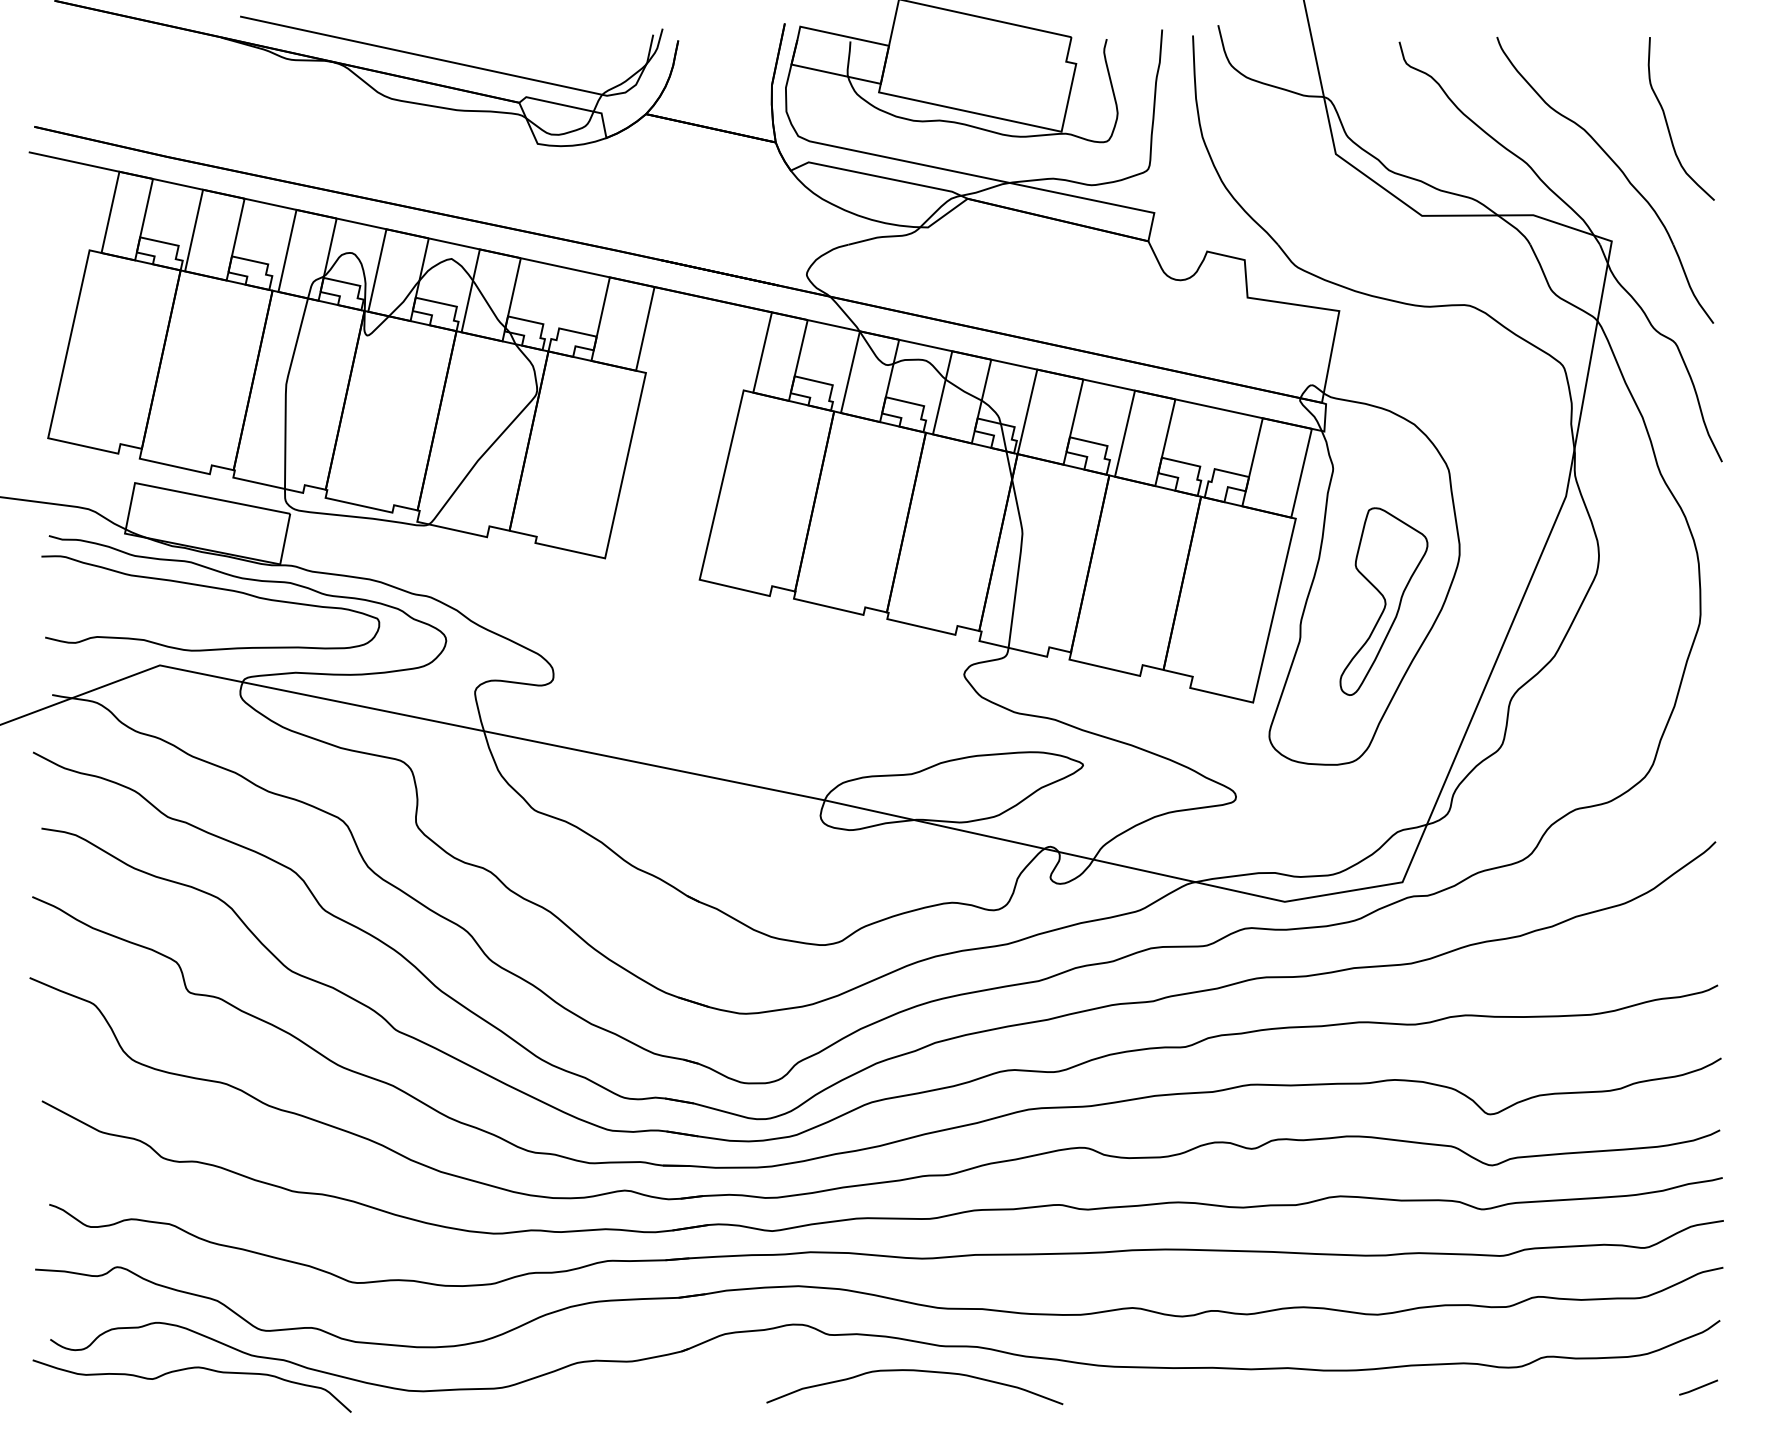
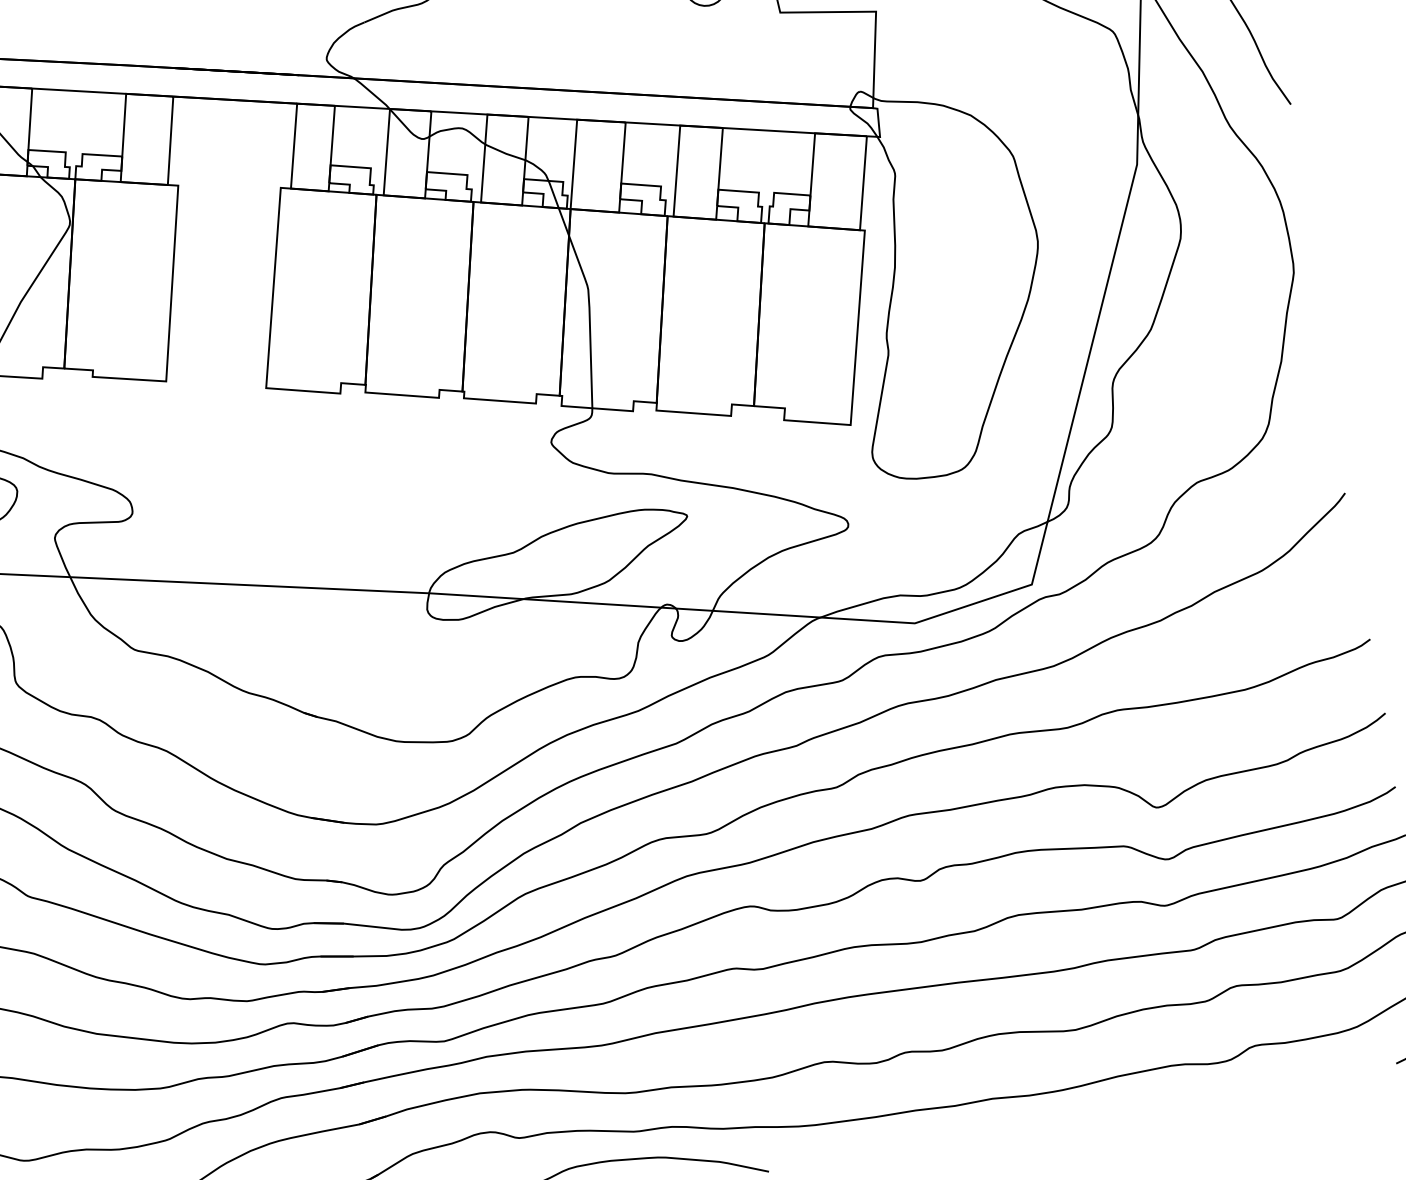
part: (1383, 601) -> (967, 301), removed

